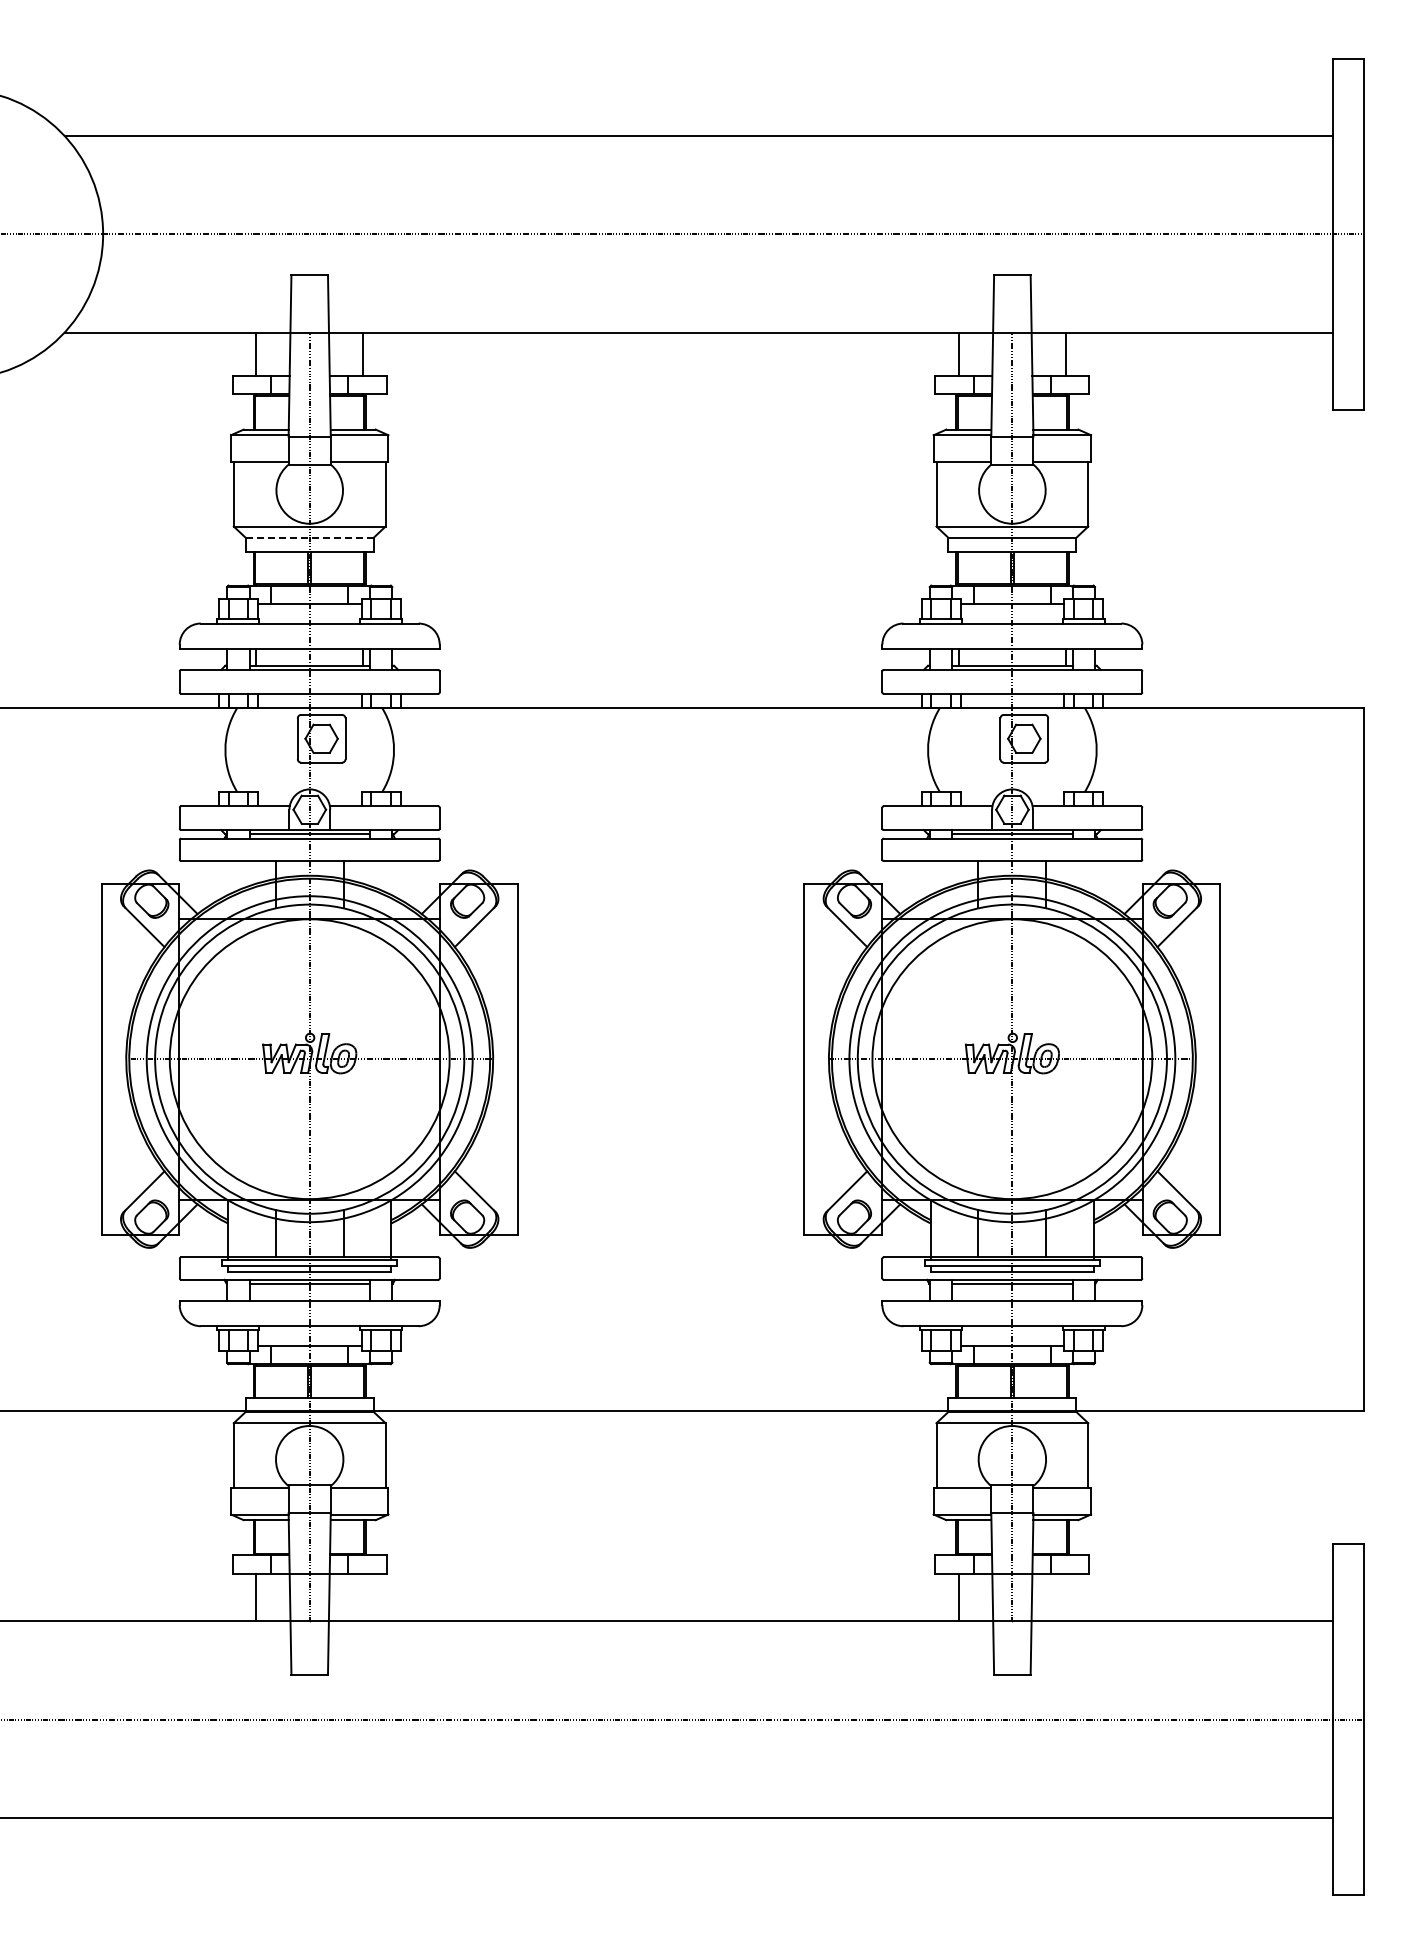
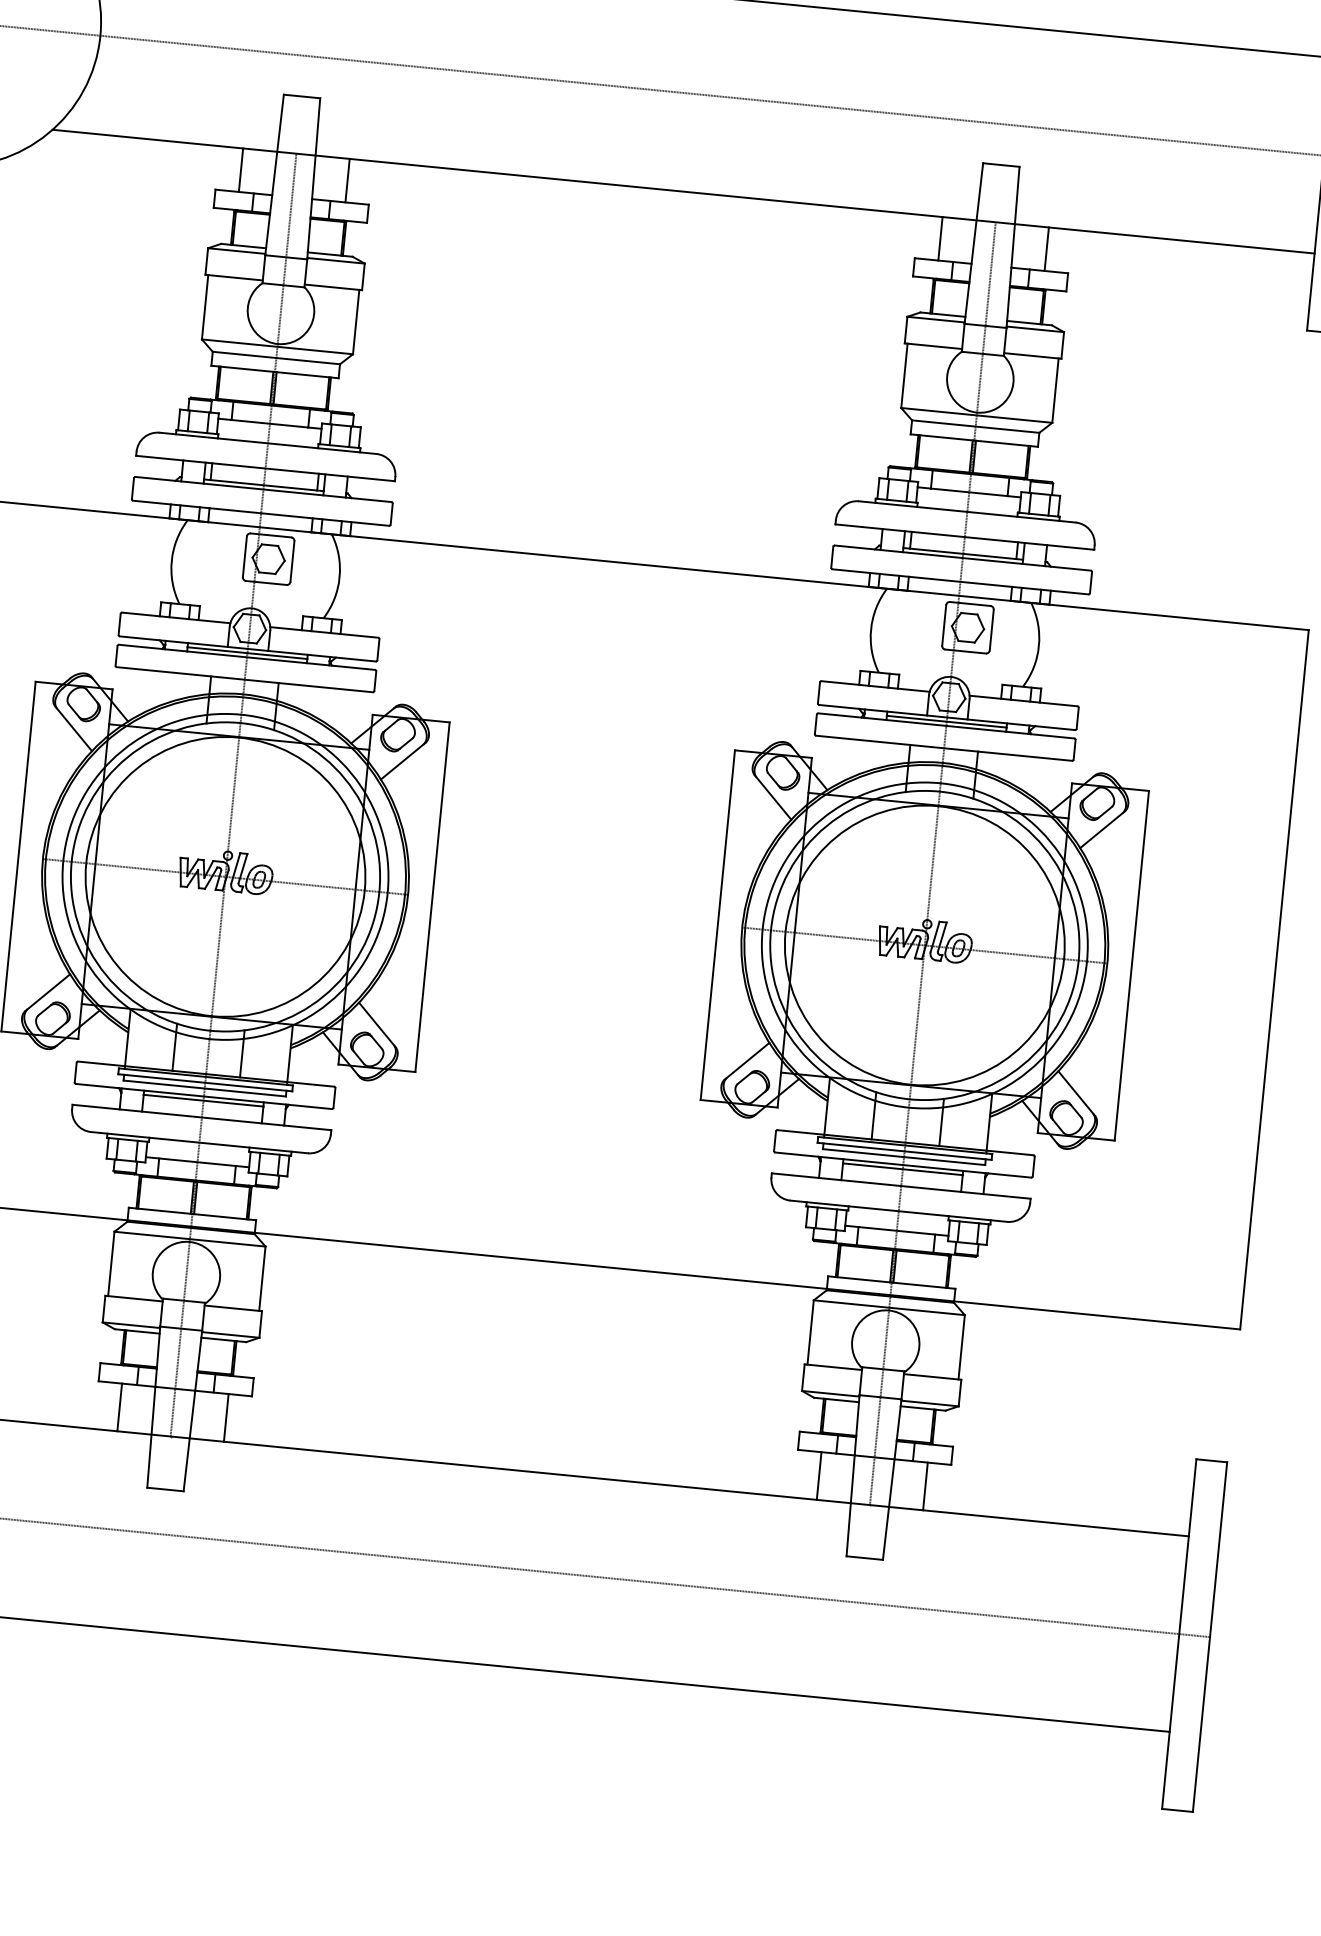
line: (309, 537) -> (276, 357), dashed -> solid
line: (363, 1597) -> (226, 1417), added
line: (1065, 1597) -> (925, 1486), added

